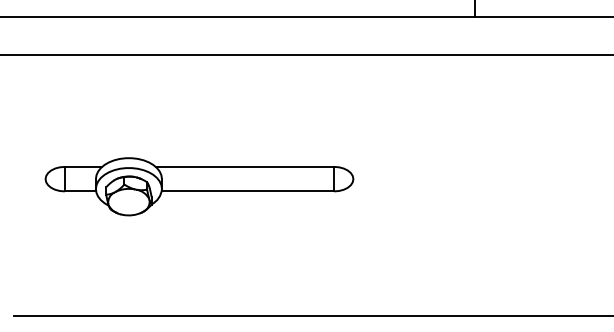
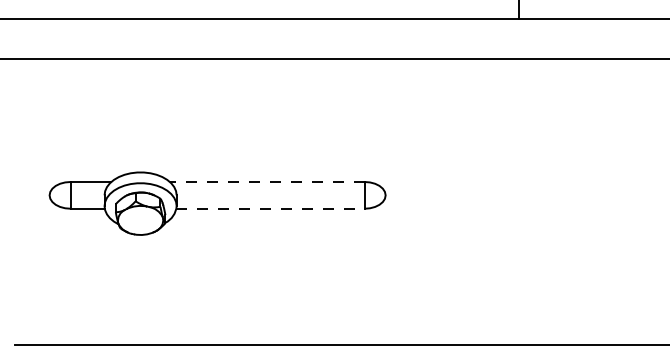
line: (244, 166) -> (266, 181), solid -> dashed
line: (248, 191) -> (271, 208), solid -> dashed

